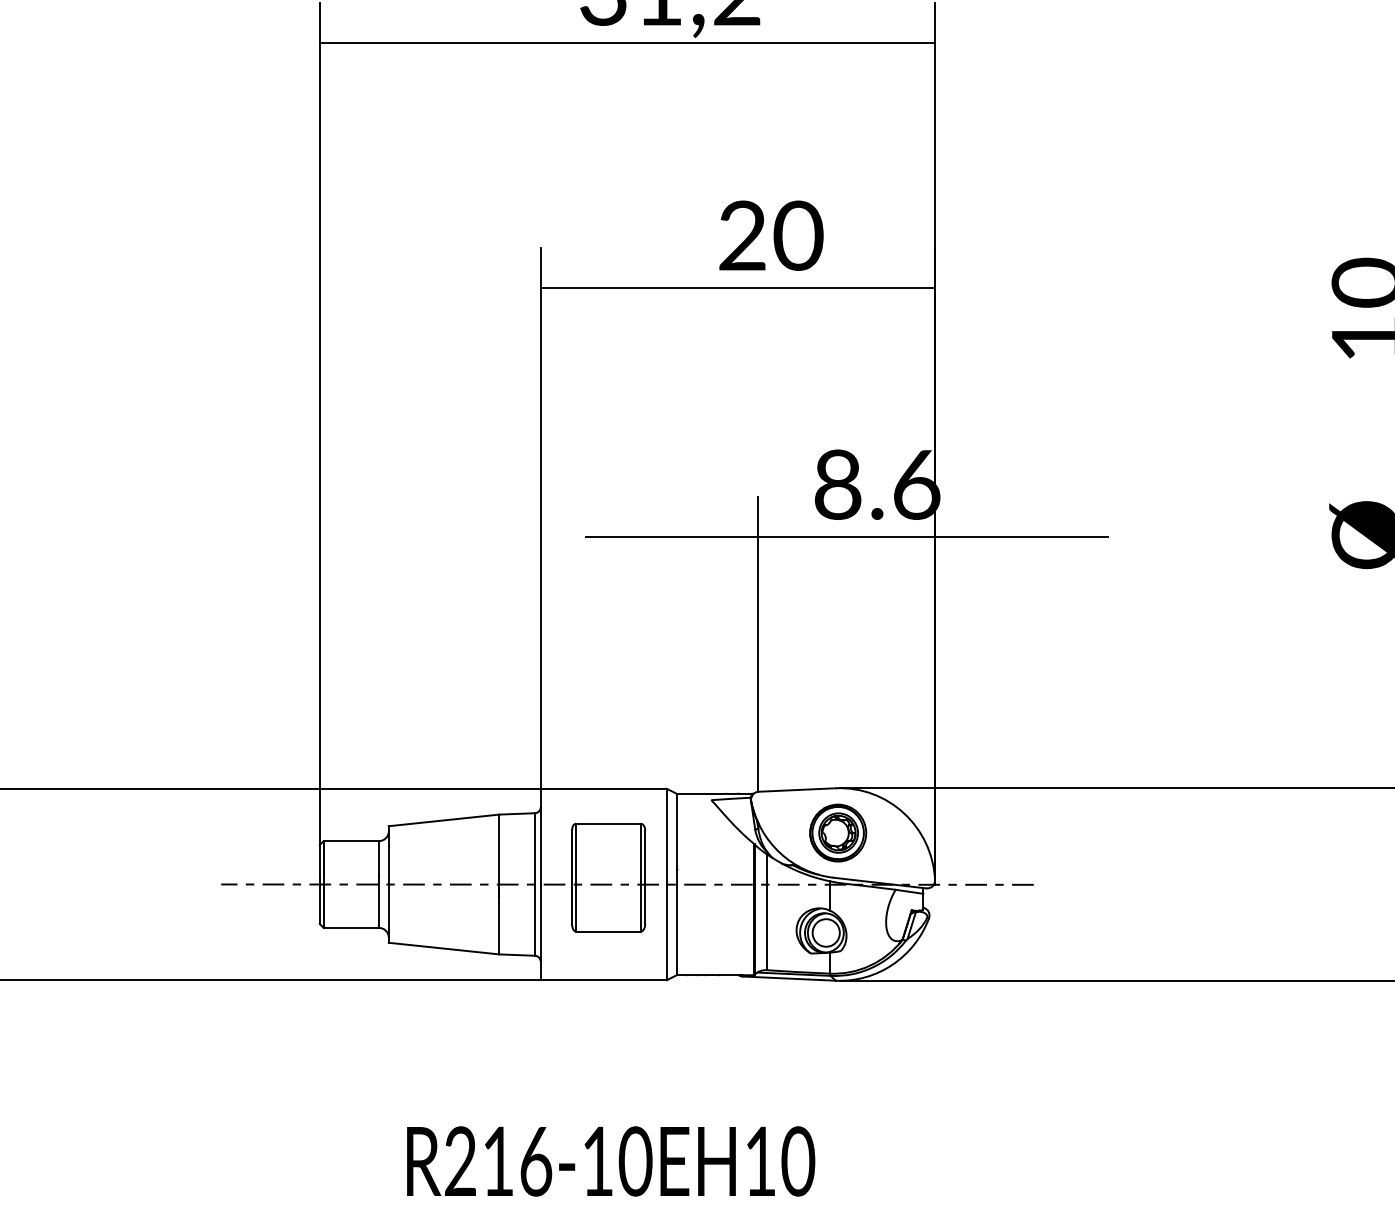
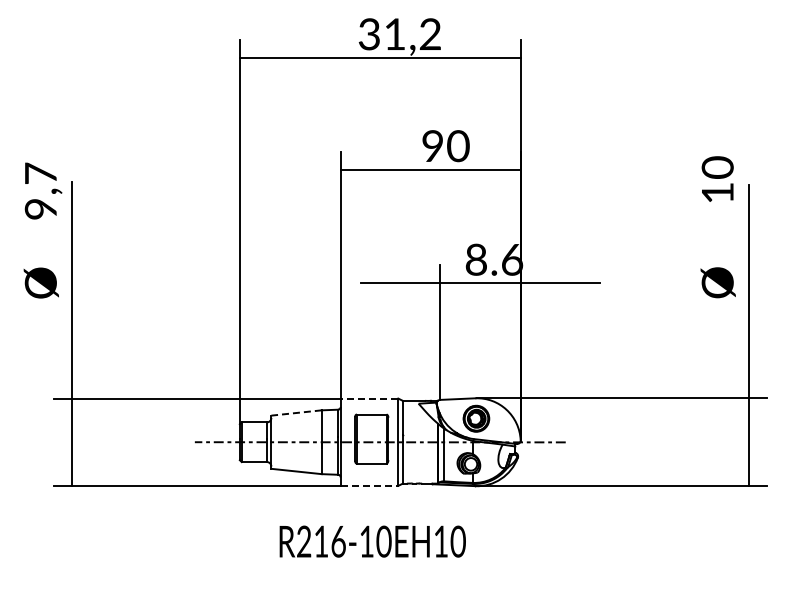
text: (741, 234) -> (432, 145), 20 -> 90
line: (603, 788) -> (369, 398), solid -> dashed
line: (443, 821) -> (296, 413), solid -> dashed
line: (603, 979) -> (369, 485), solid -> dashed
text: (610, 1161) -> (372, 541), moved

